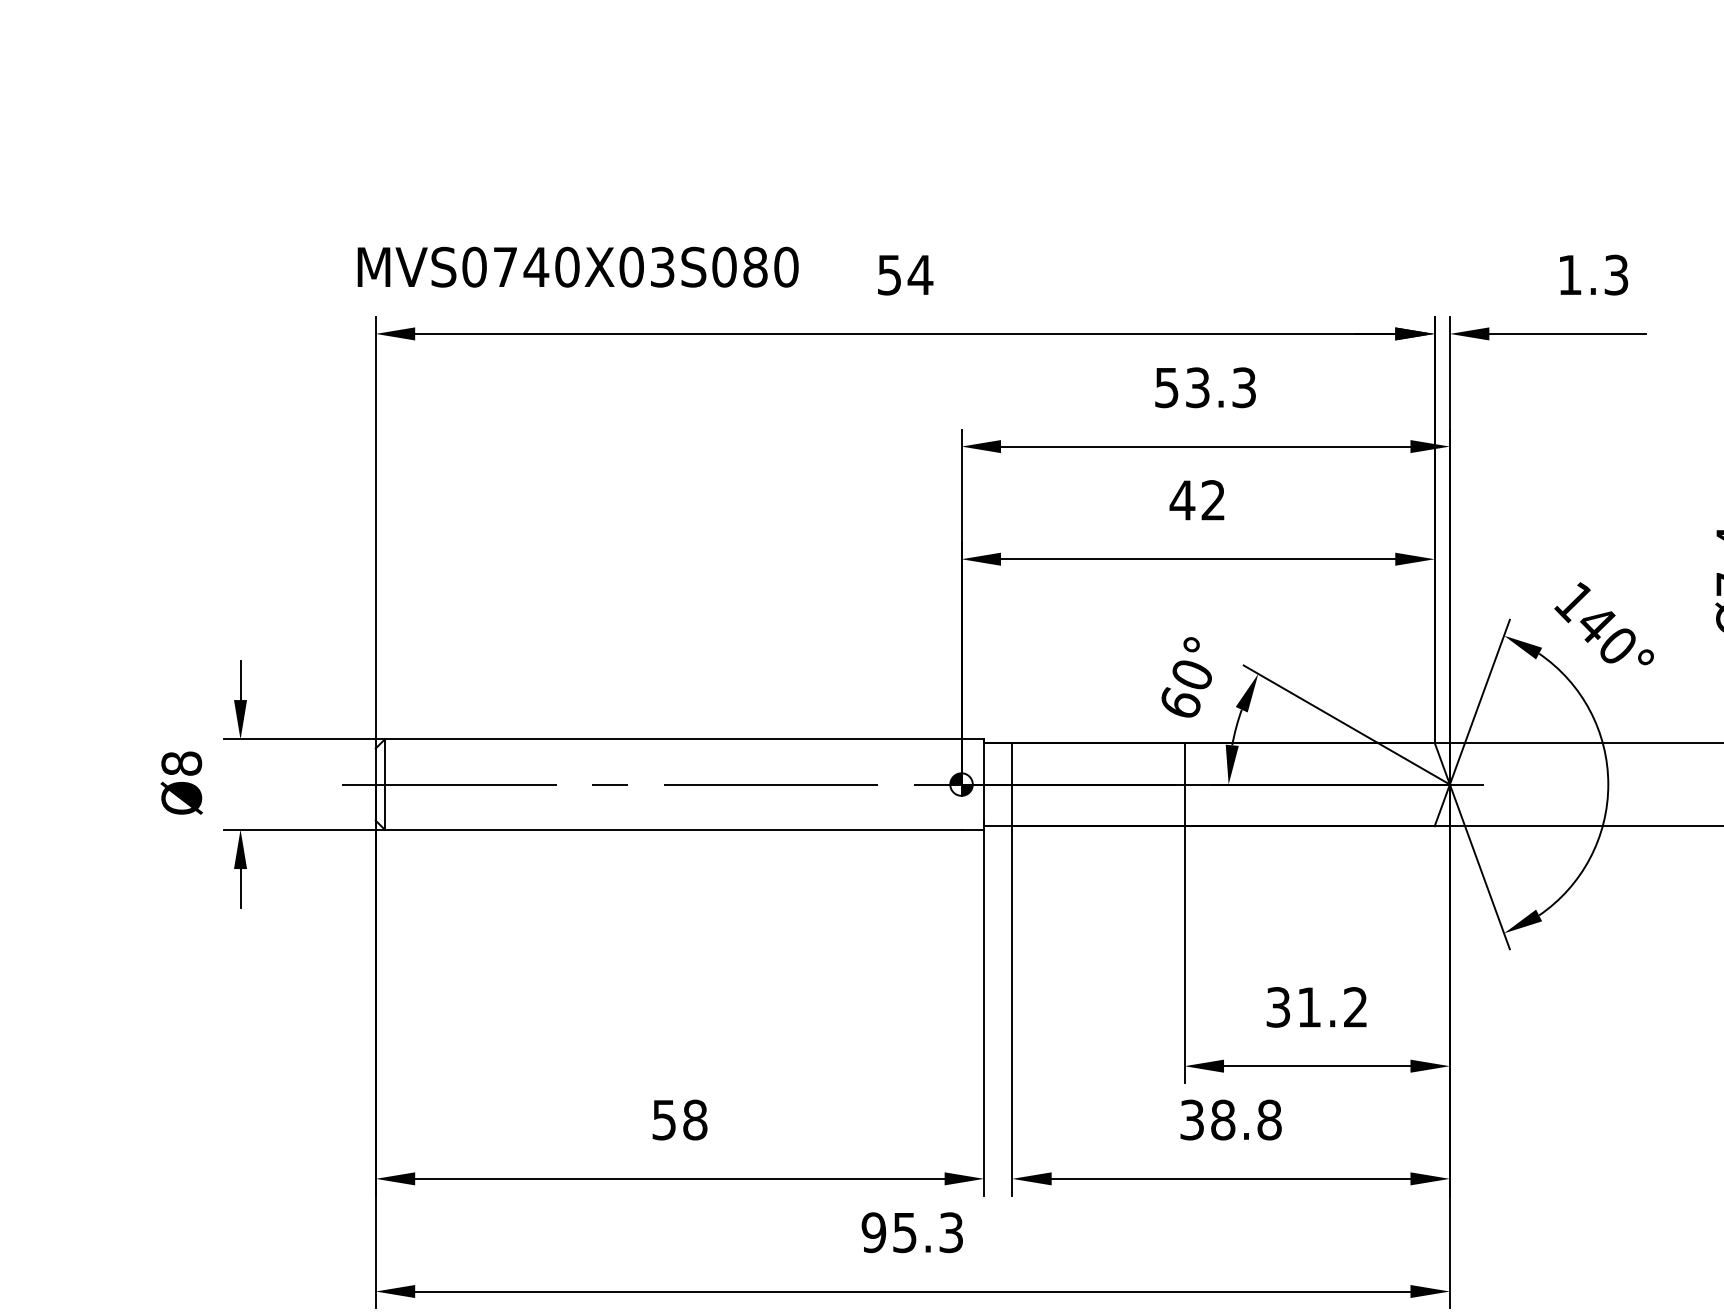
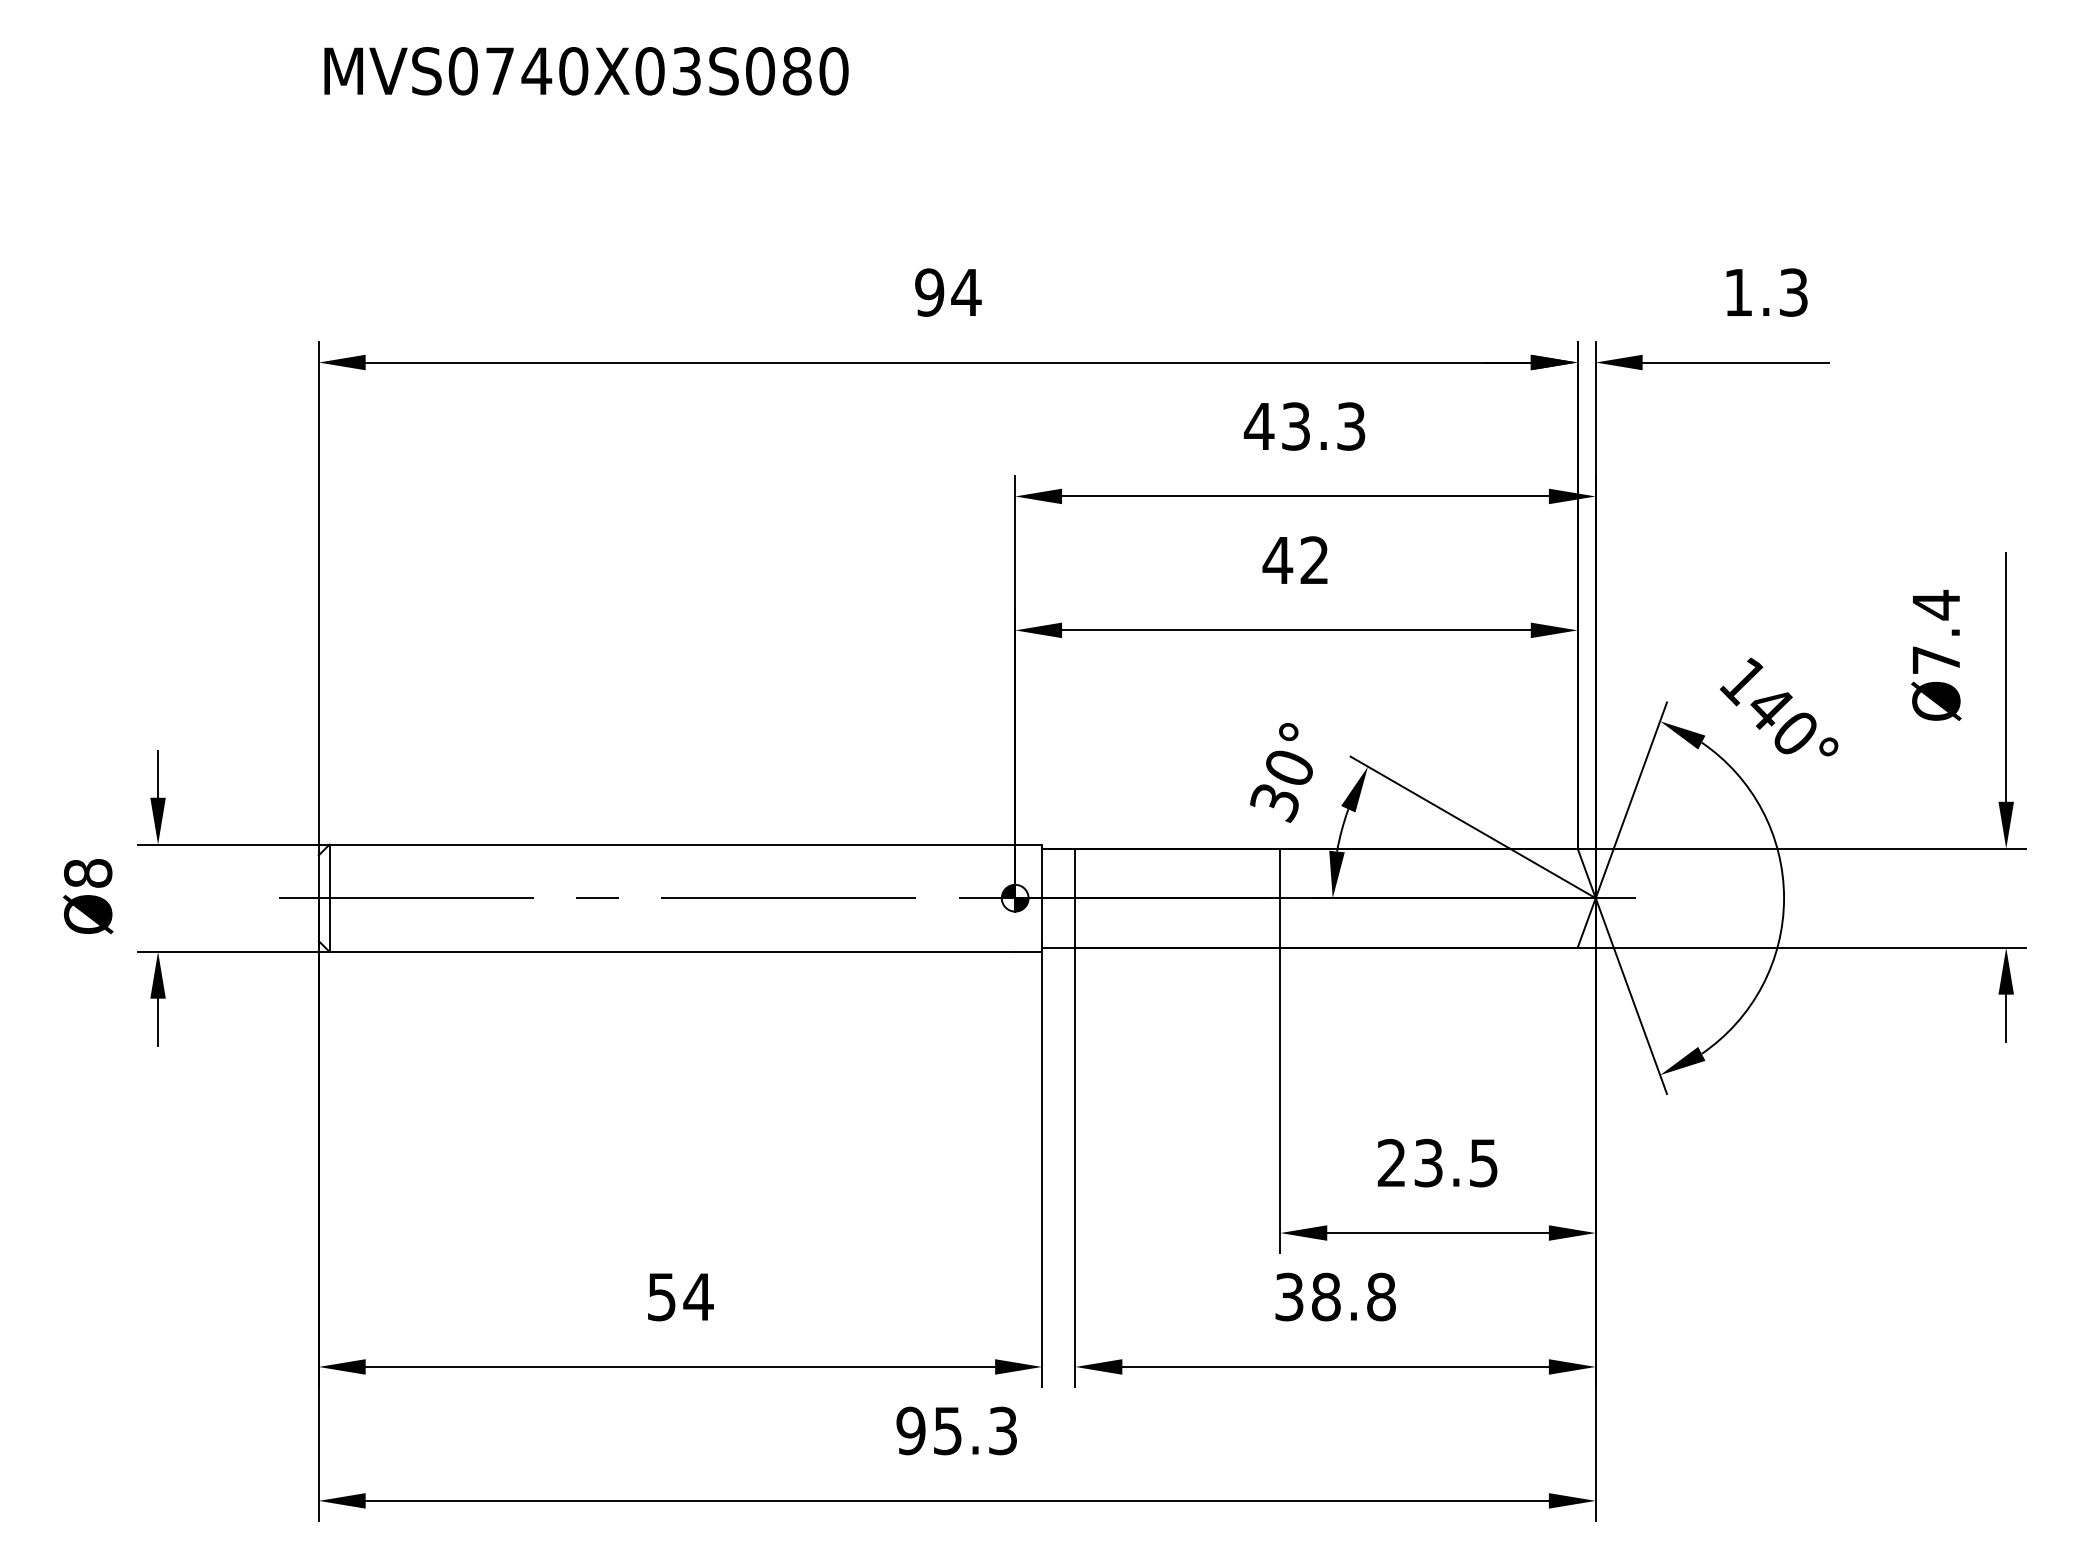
text: (578, 267) -> (586, 71), moved
text: (889, 275) -> (929, 292), 54 -> 94
text: (1166, 387) -> (1258, 426), 53.3 -> 43.3
text: (1179, 704) -> (1274, 802), 60° -> 30°
text: (1316, 1006) -> (1437, 1162), 31.2 -> 23.5
text: (695, 1119) -> (698, 1296), 58 -> 54

